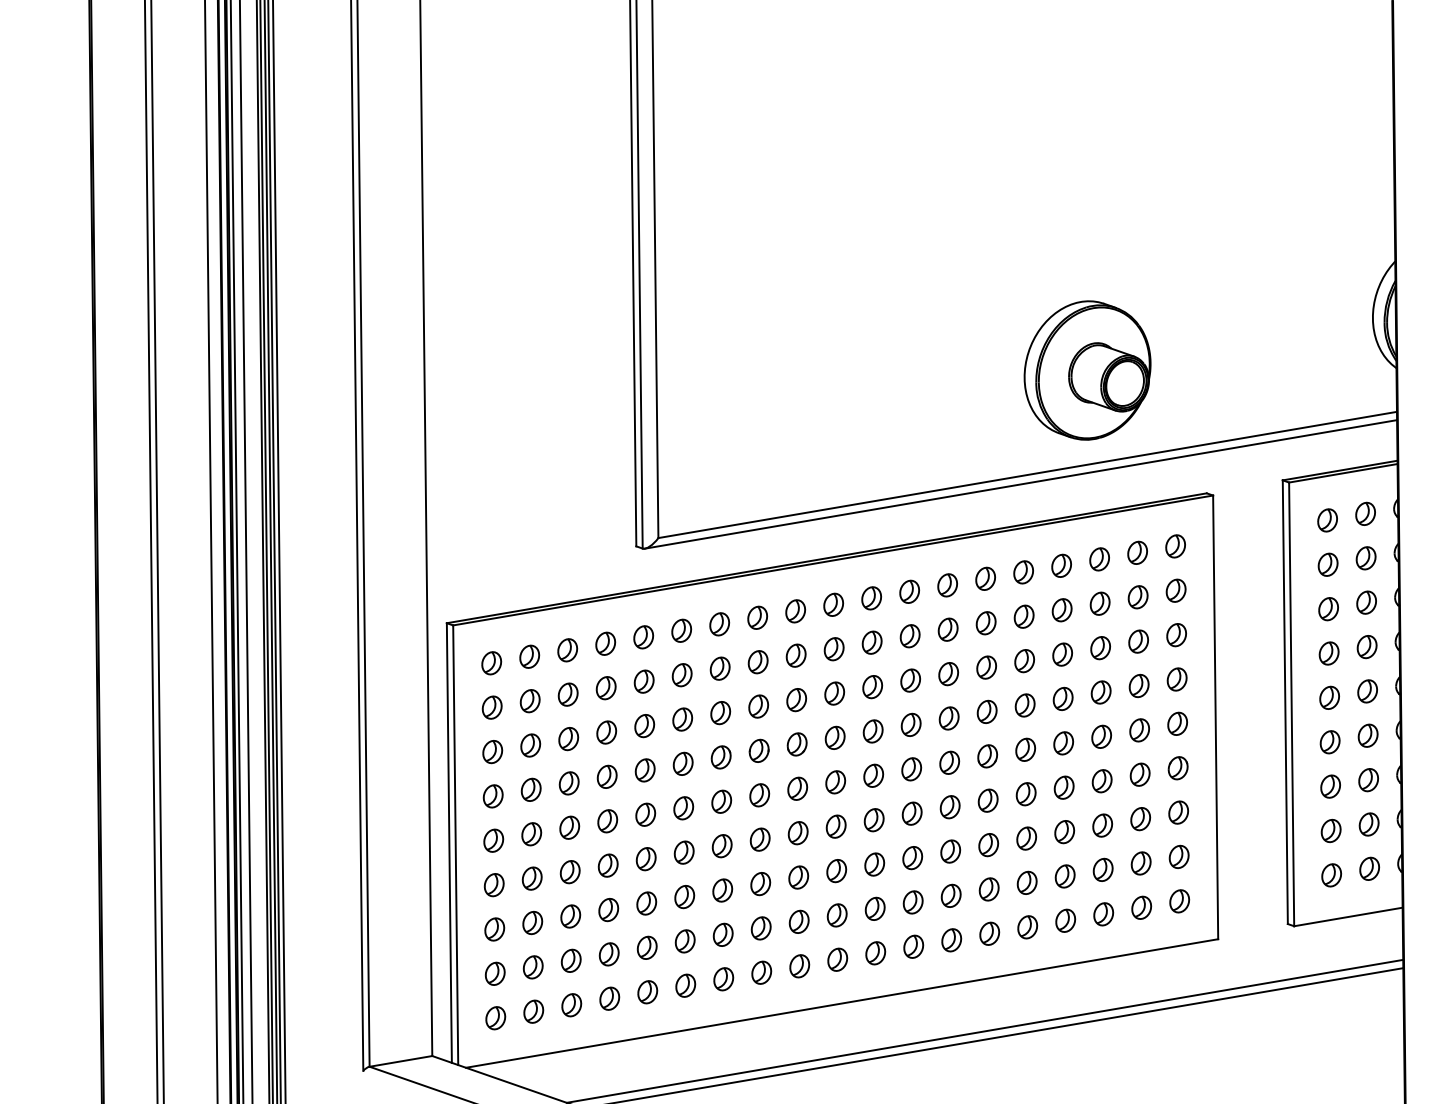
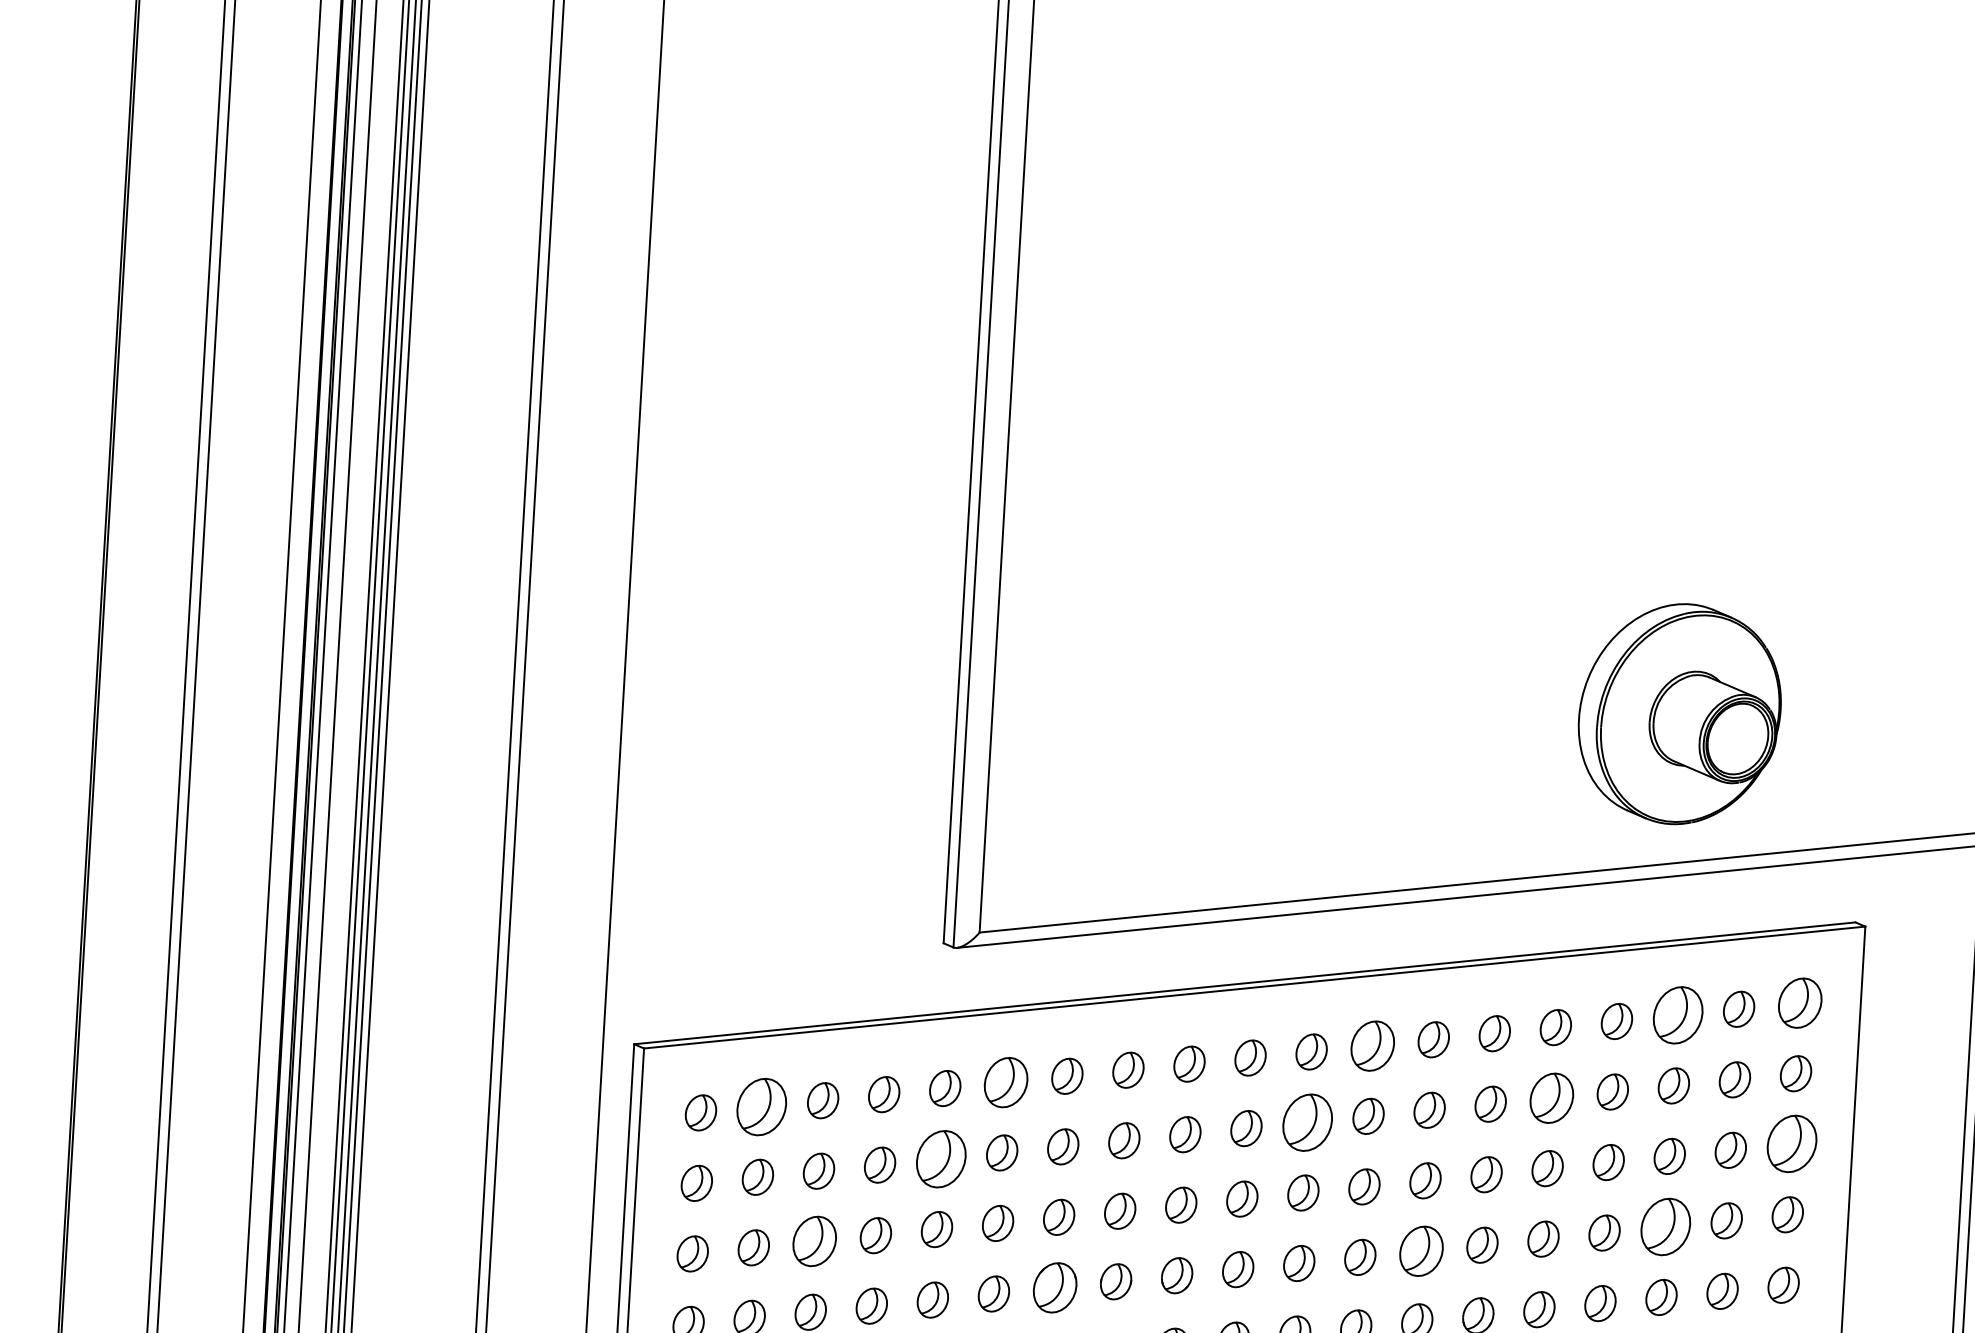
part: (1175, 546) -> (1799, 1003), size x1.4
part: (1099, 559) -> (1677, 1015), size x1.6
part: (909, 591) -> (1372, 1045), size x1.4
part: (1023, 616) -> (1550, 1097), size x1.4
part: (681, 630) -> (1006, 1081), size x1.4
part: (1176, 635) -> (1791, 1144), size x1.6
part: (871, 642) -> (1306, 1122), size x1.6
part: (529, 656) -> (761, 1106), size x1.6
part: (643, 681) -> (940, 1158), size x1.6
part: (1100, 692) -> (1664, 1226), size x1.6
part: (948, 718) -> (1420, 1251), size x1.4
part: (568, 739) -> (814, 1242), size x1.4
part: (720, 757) -> (1053, 1287), size x1.4

